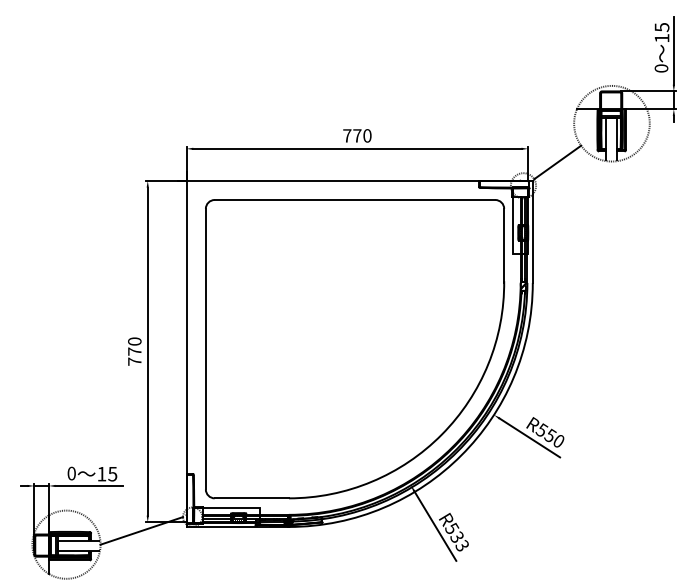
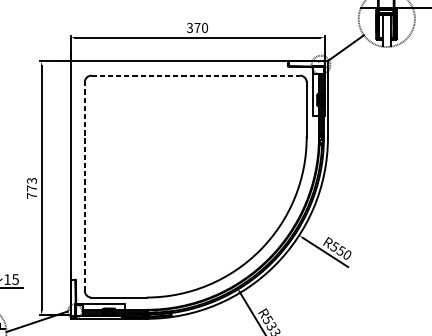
text: (347, 135) -> (190, 27), 770 -> 370
line: (355, 200) -> (196, 76), solid -> dashed
text: (134, 341) -> (31, 180), 770 -> 773
line: (205, 348) -> (84, 186), solid -> dashed

